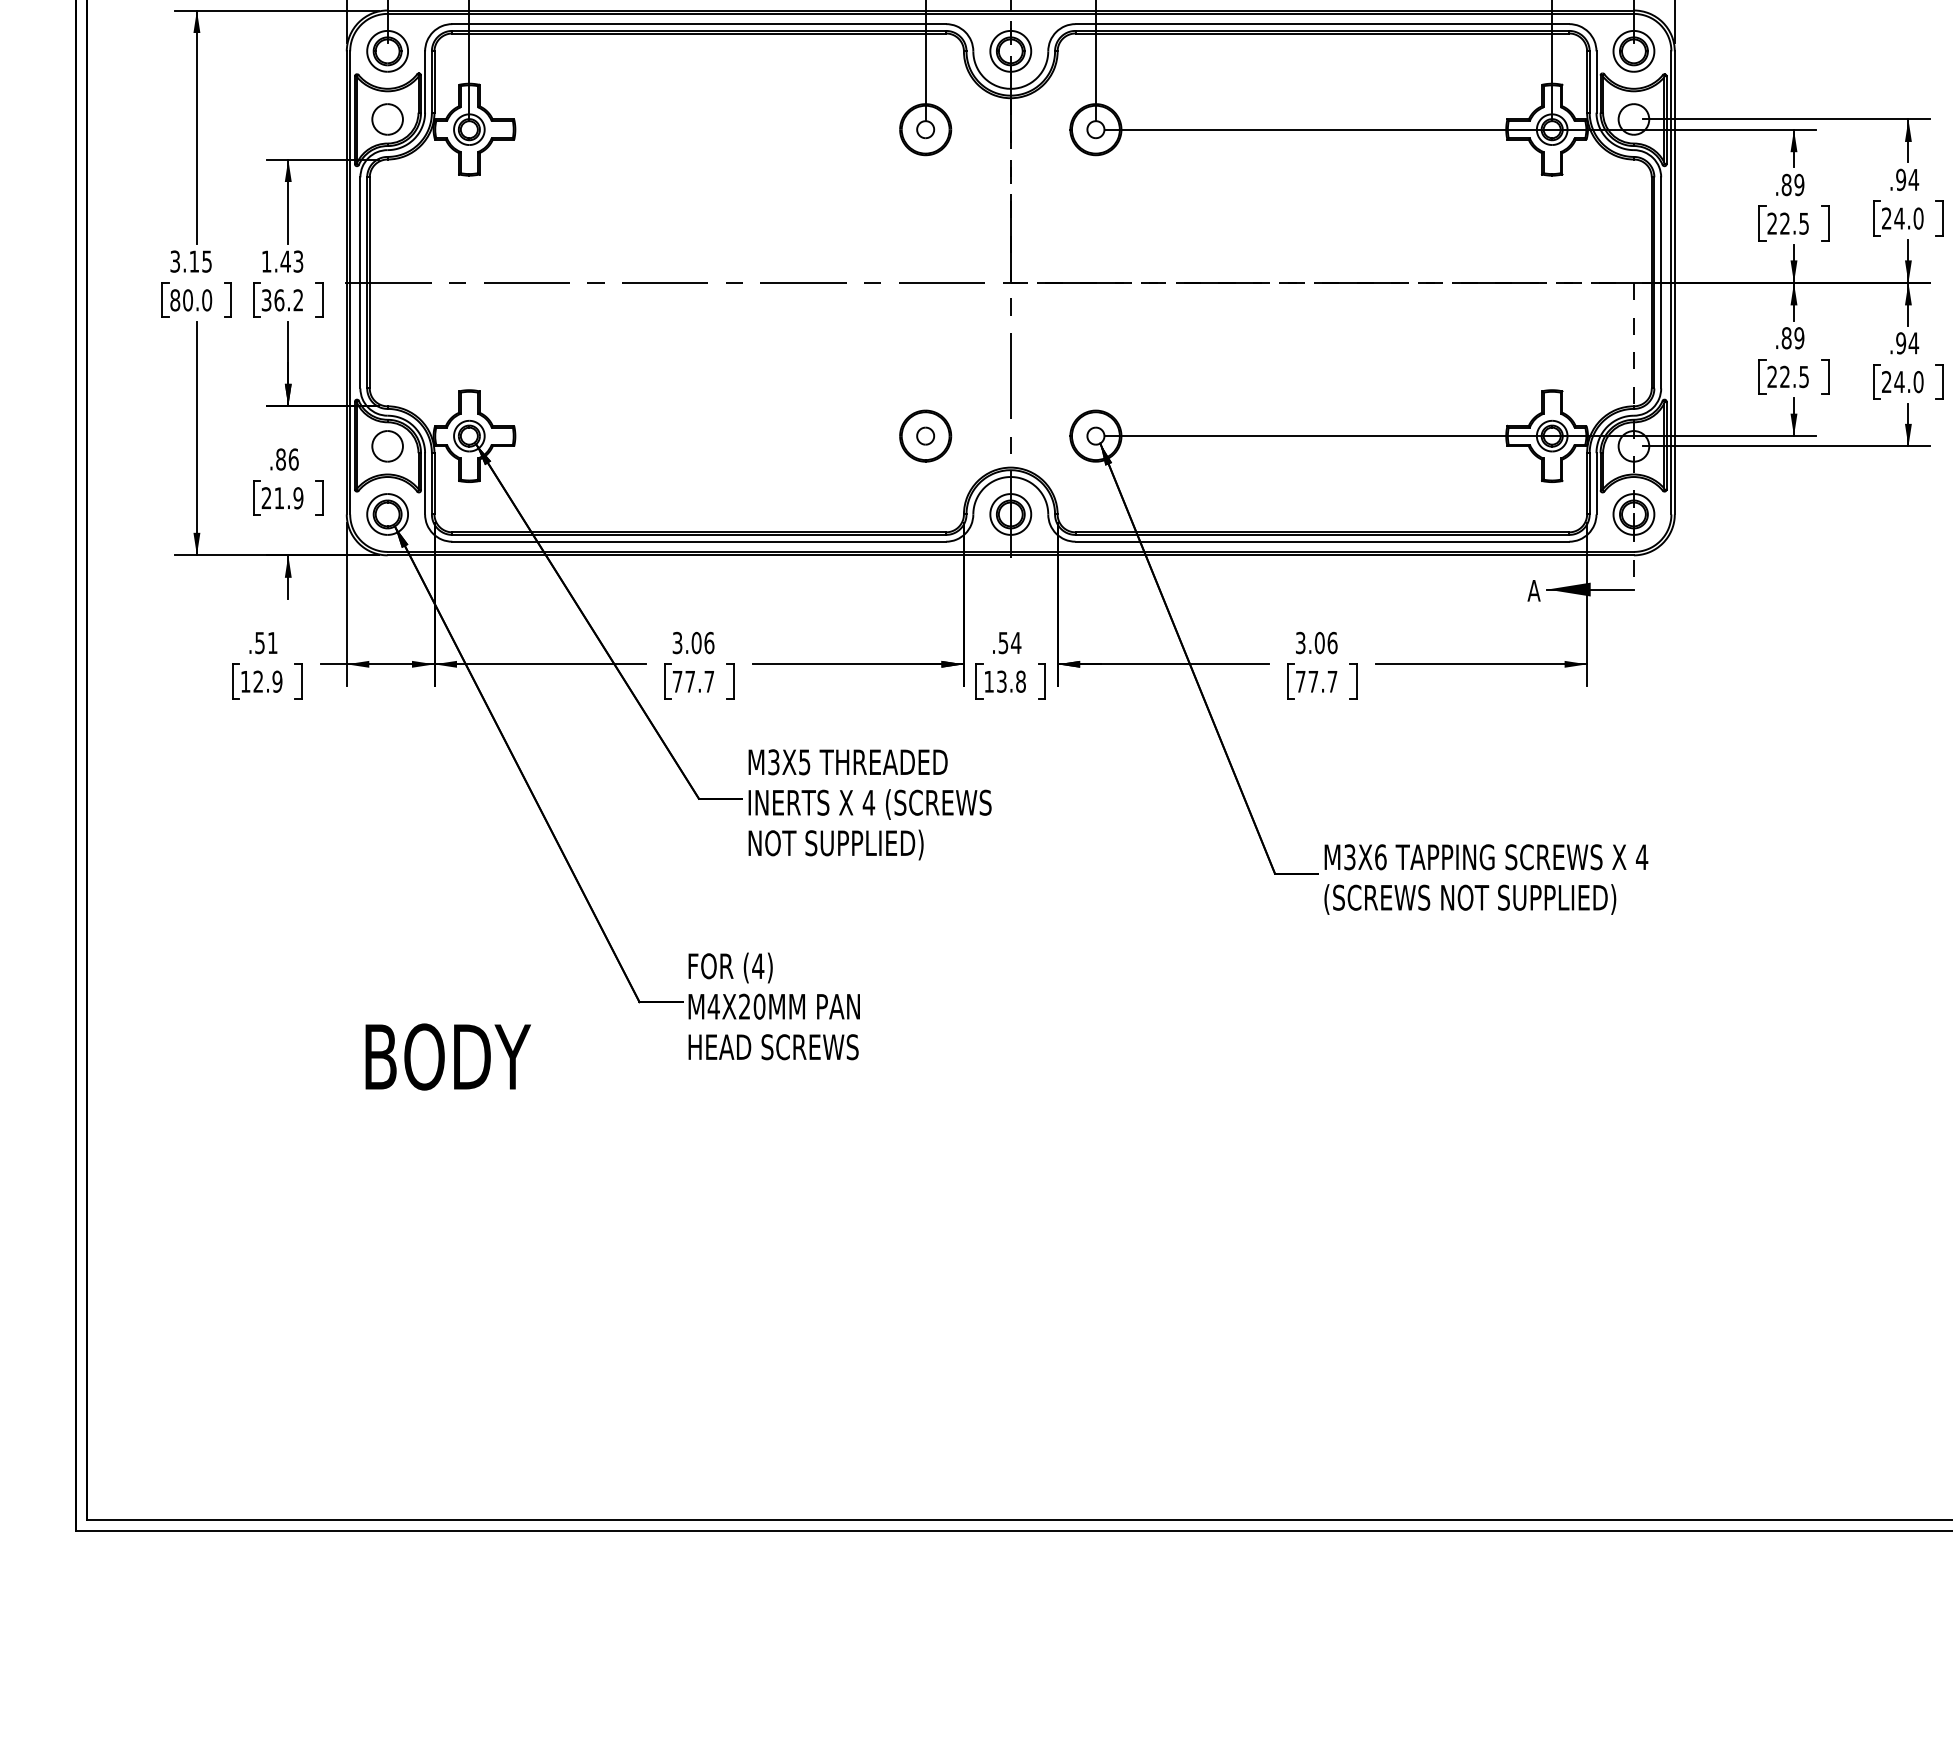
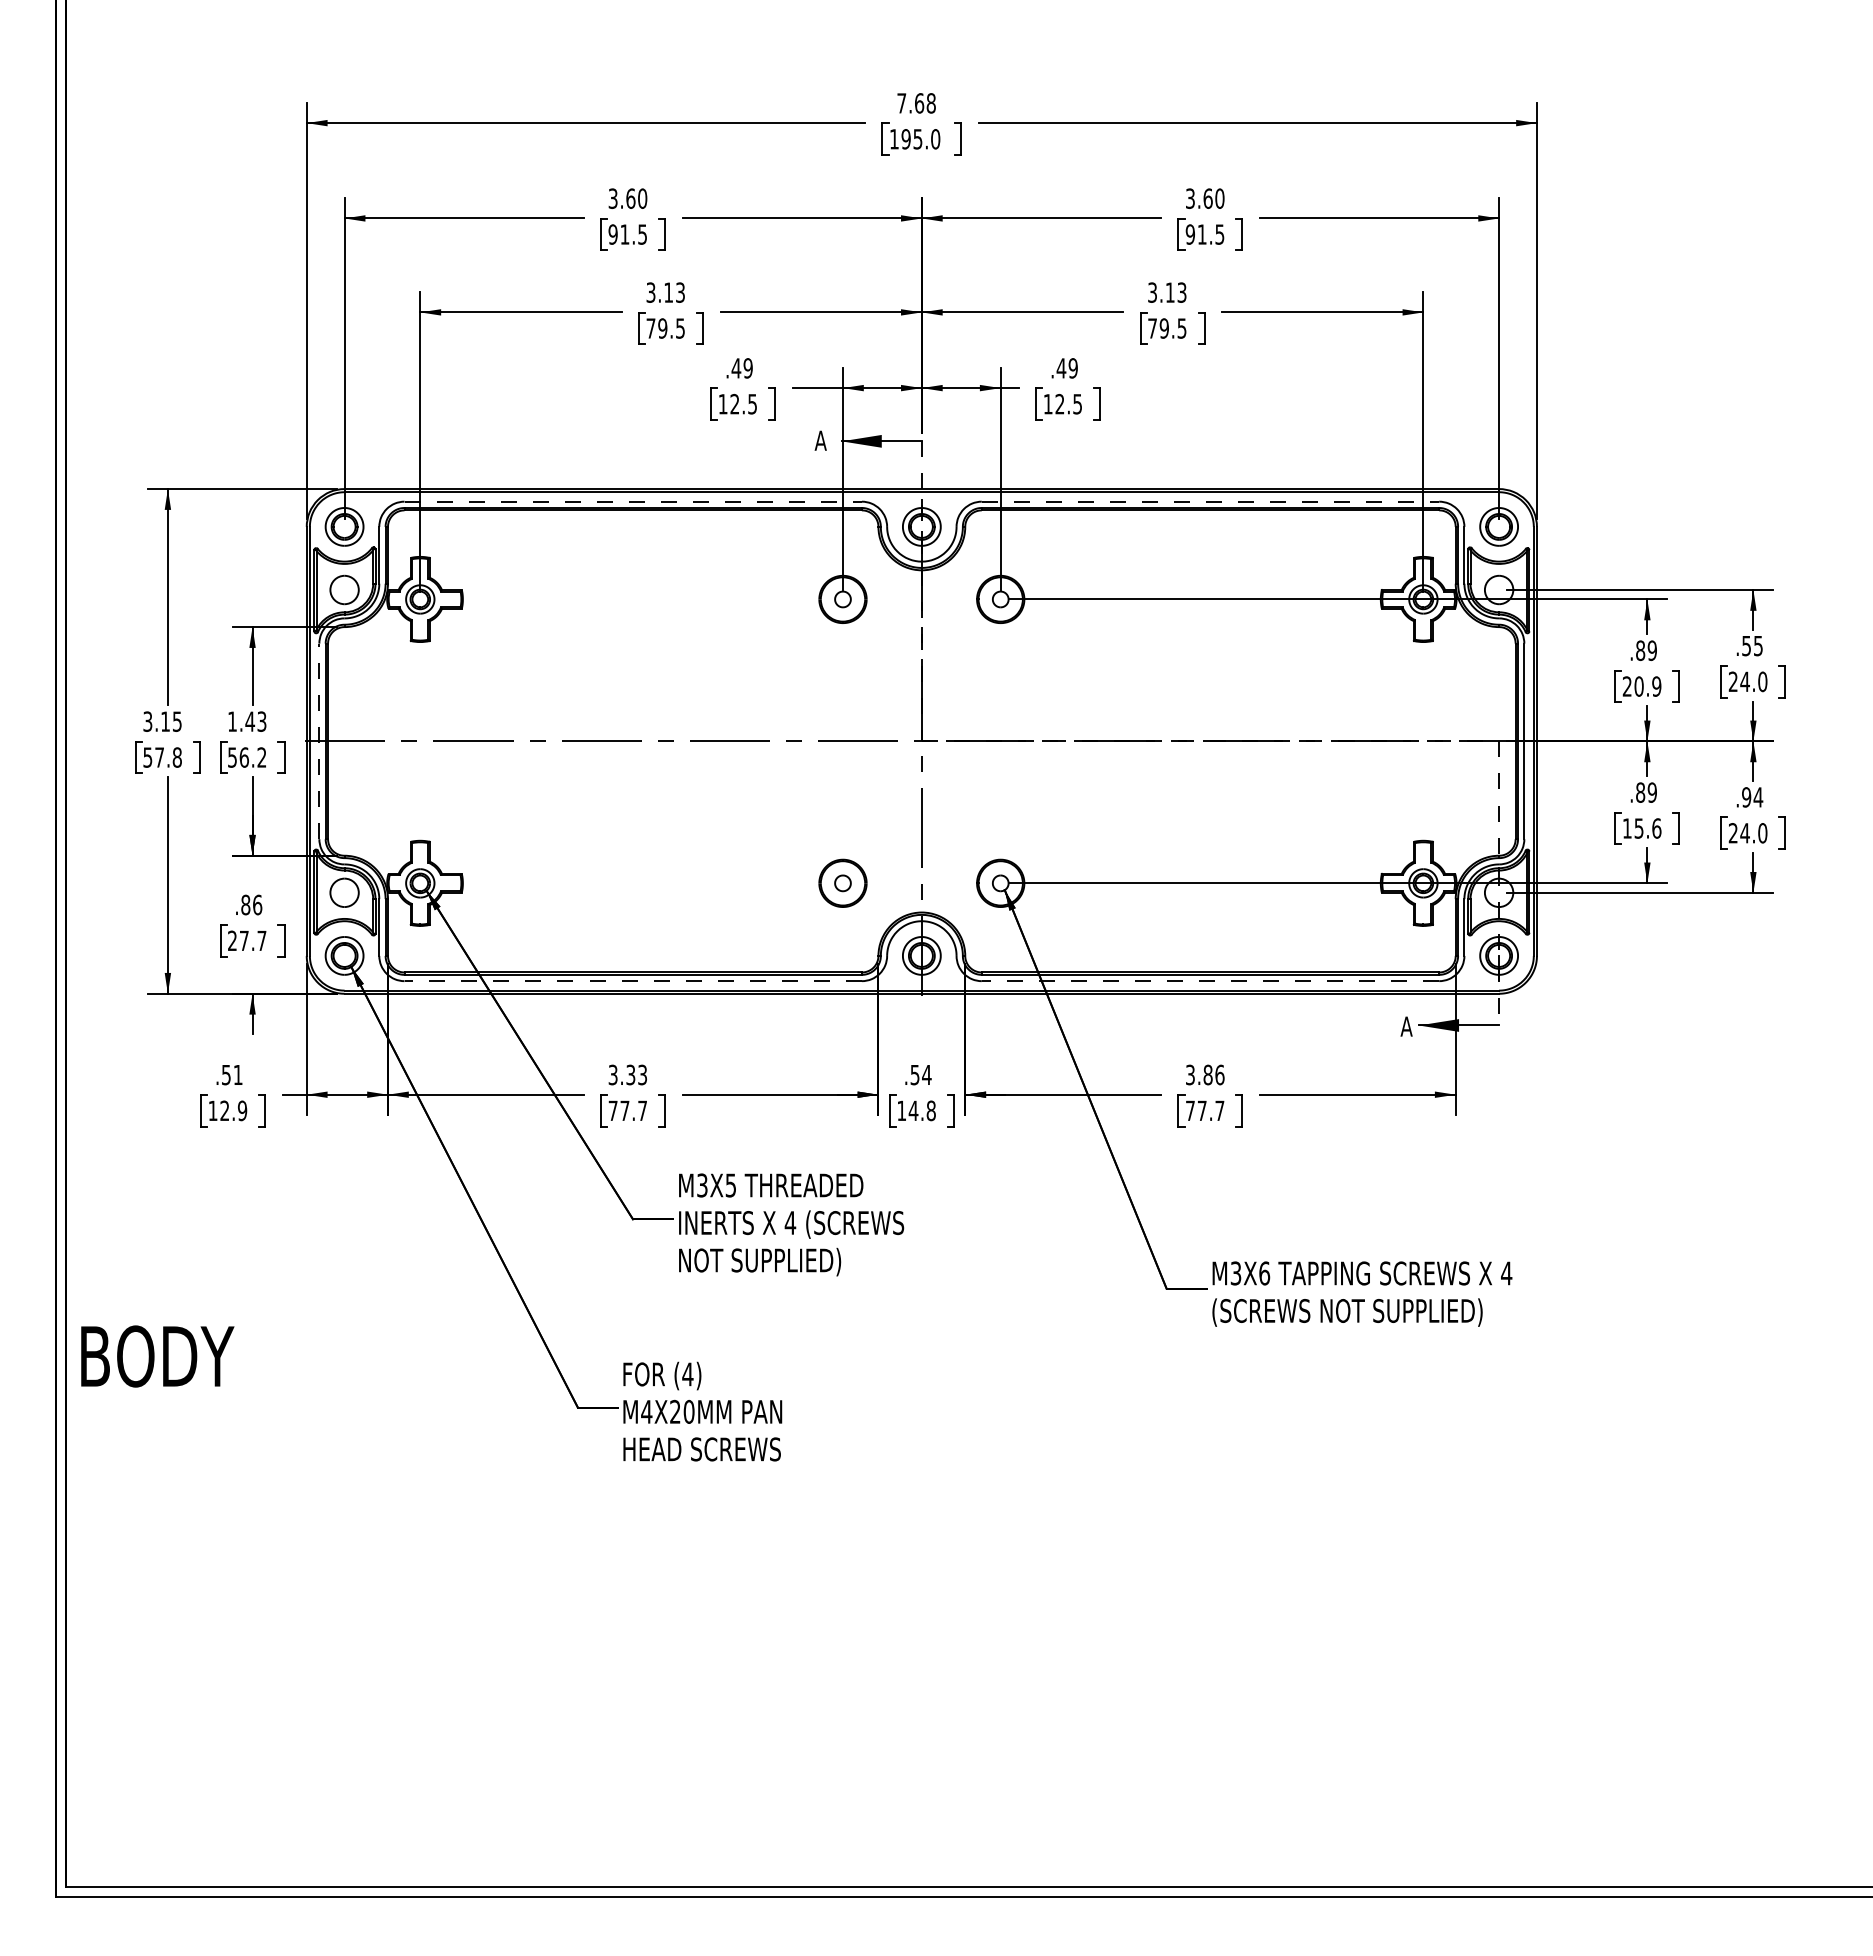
line: (699, 23) -> (633, 501), solid -> dashed
line: (1322, 23) -> (1210, 501), solid -> dashed
text: (1907, 179) -> (1752, 645), .94 -> .55
text: (1794, 223) -> (1647, 686), 22.5 -> 20.9
line: (360, 283) -> (319, 741), solid -> dashed
text: (191, 300) -> (162, 757), 80.0 -> 57.8
text: (266, 300) -> (232, 757), 36.2 -> 56.2
text: (1787, 376) -> (1641, 828), 22.5 -> 15.6
text: (289, 497) -> (253, 940), 21.9 -> 27.7
line: (699, 542) -> (633, 981), solid -> dashed
line: (1322, 542) -> (1210, 981), solid -> dashed
text: (702, 642) -> (636, 1074), 3.06 -> 3.33
text: (1319, 642) -> (1207, 1074), 3.06 -> 3.86
text: (1001, 681) -> (913, 1110), 13.8 -> 14.8
text: (447, 1057) -> (157, 1356), moved

